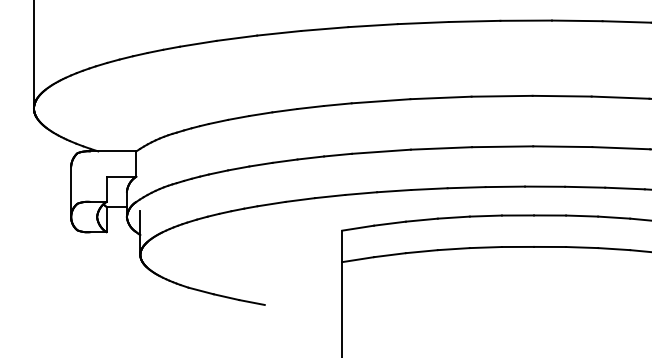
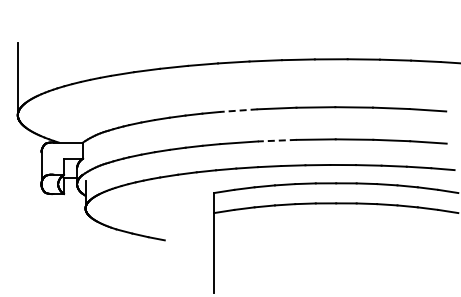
line: (380, 101) -> (238, 110), solid -> dashed
line: (440, 148) -> (276, 140), solid -> dashed

